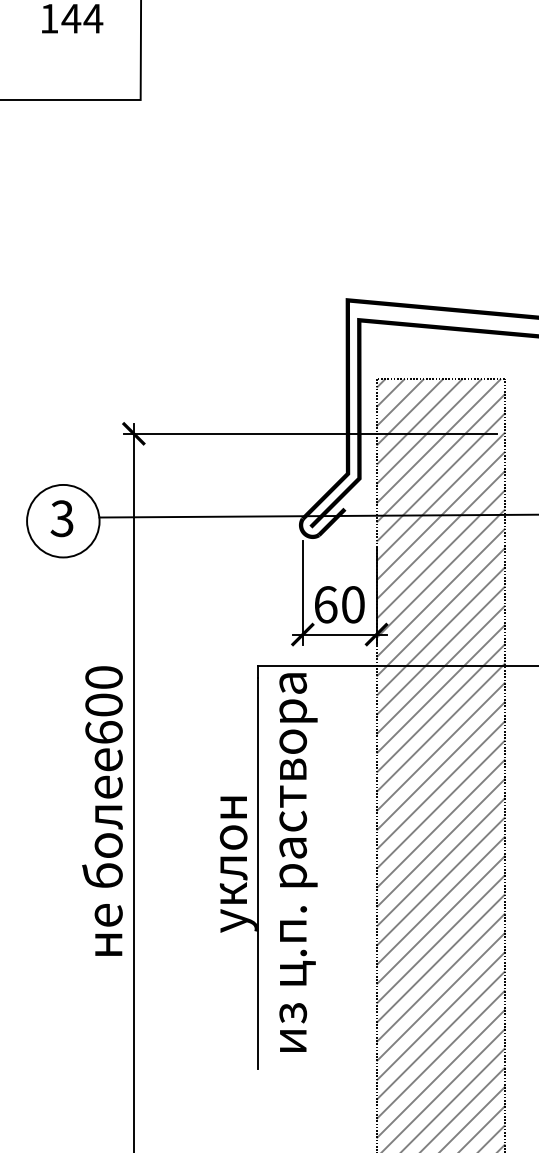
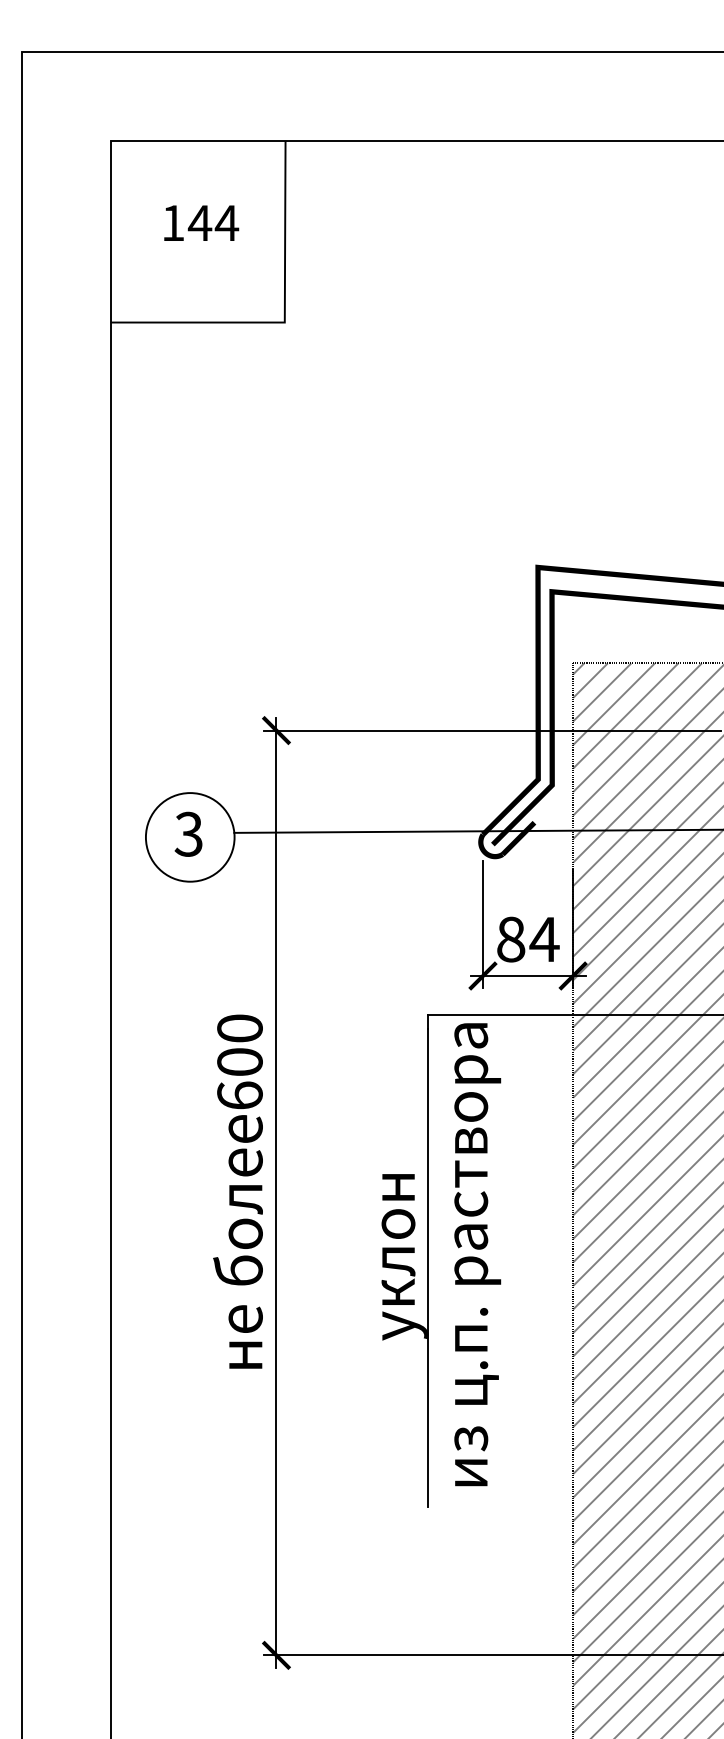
text: (340, 604) -> (528, 939), 60 -> 84

